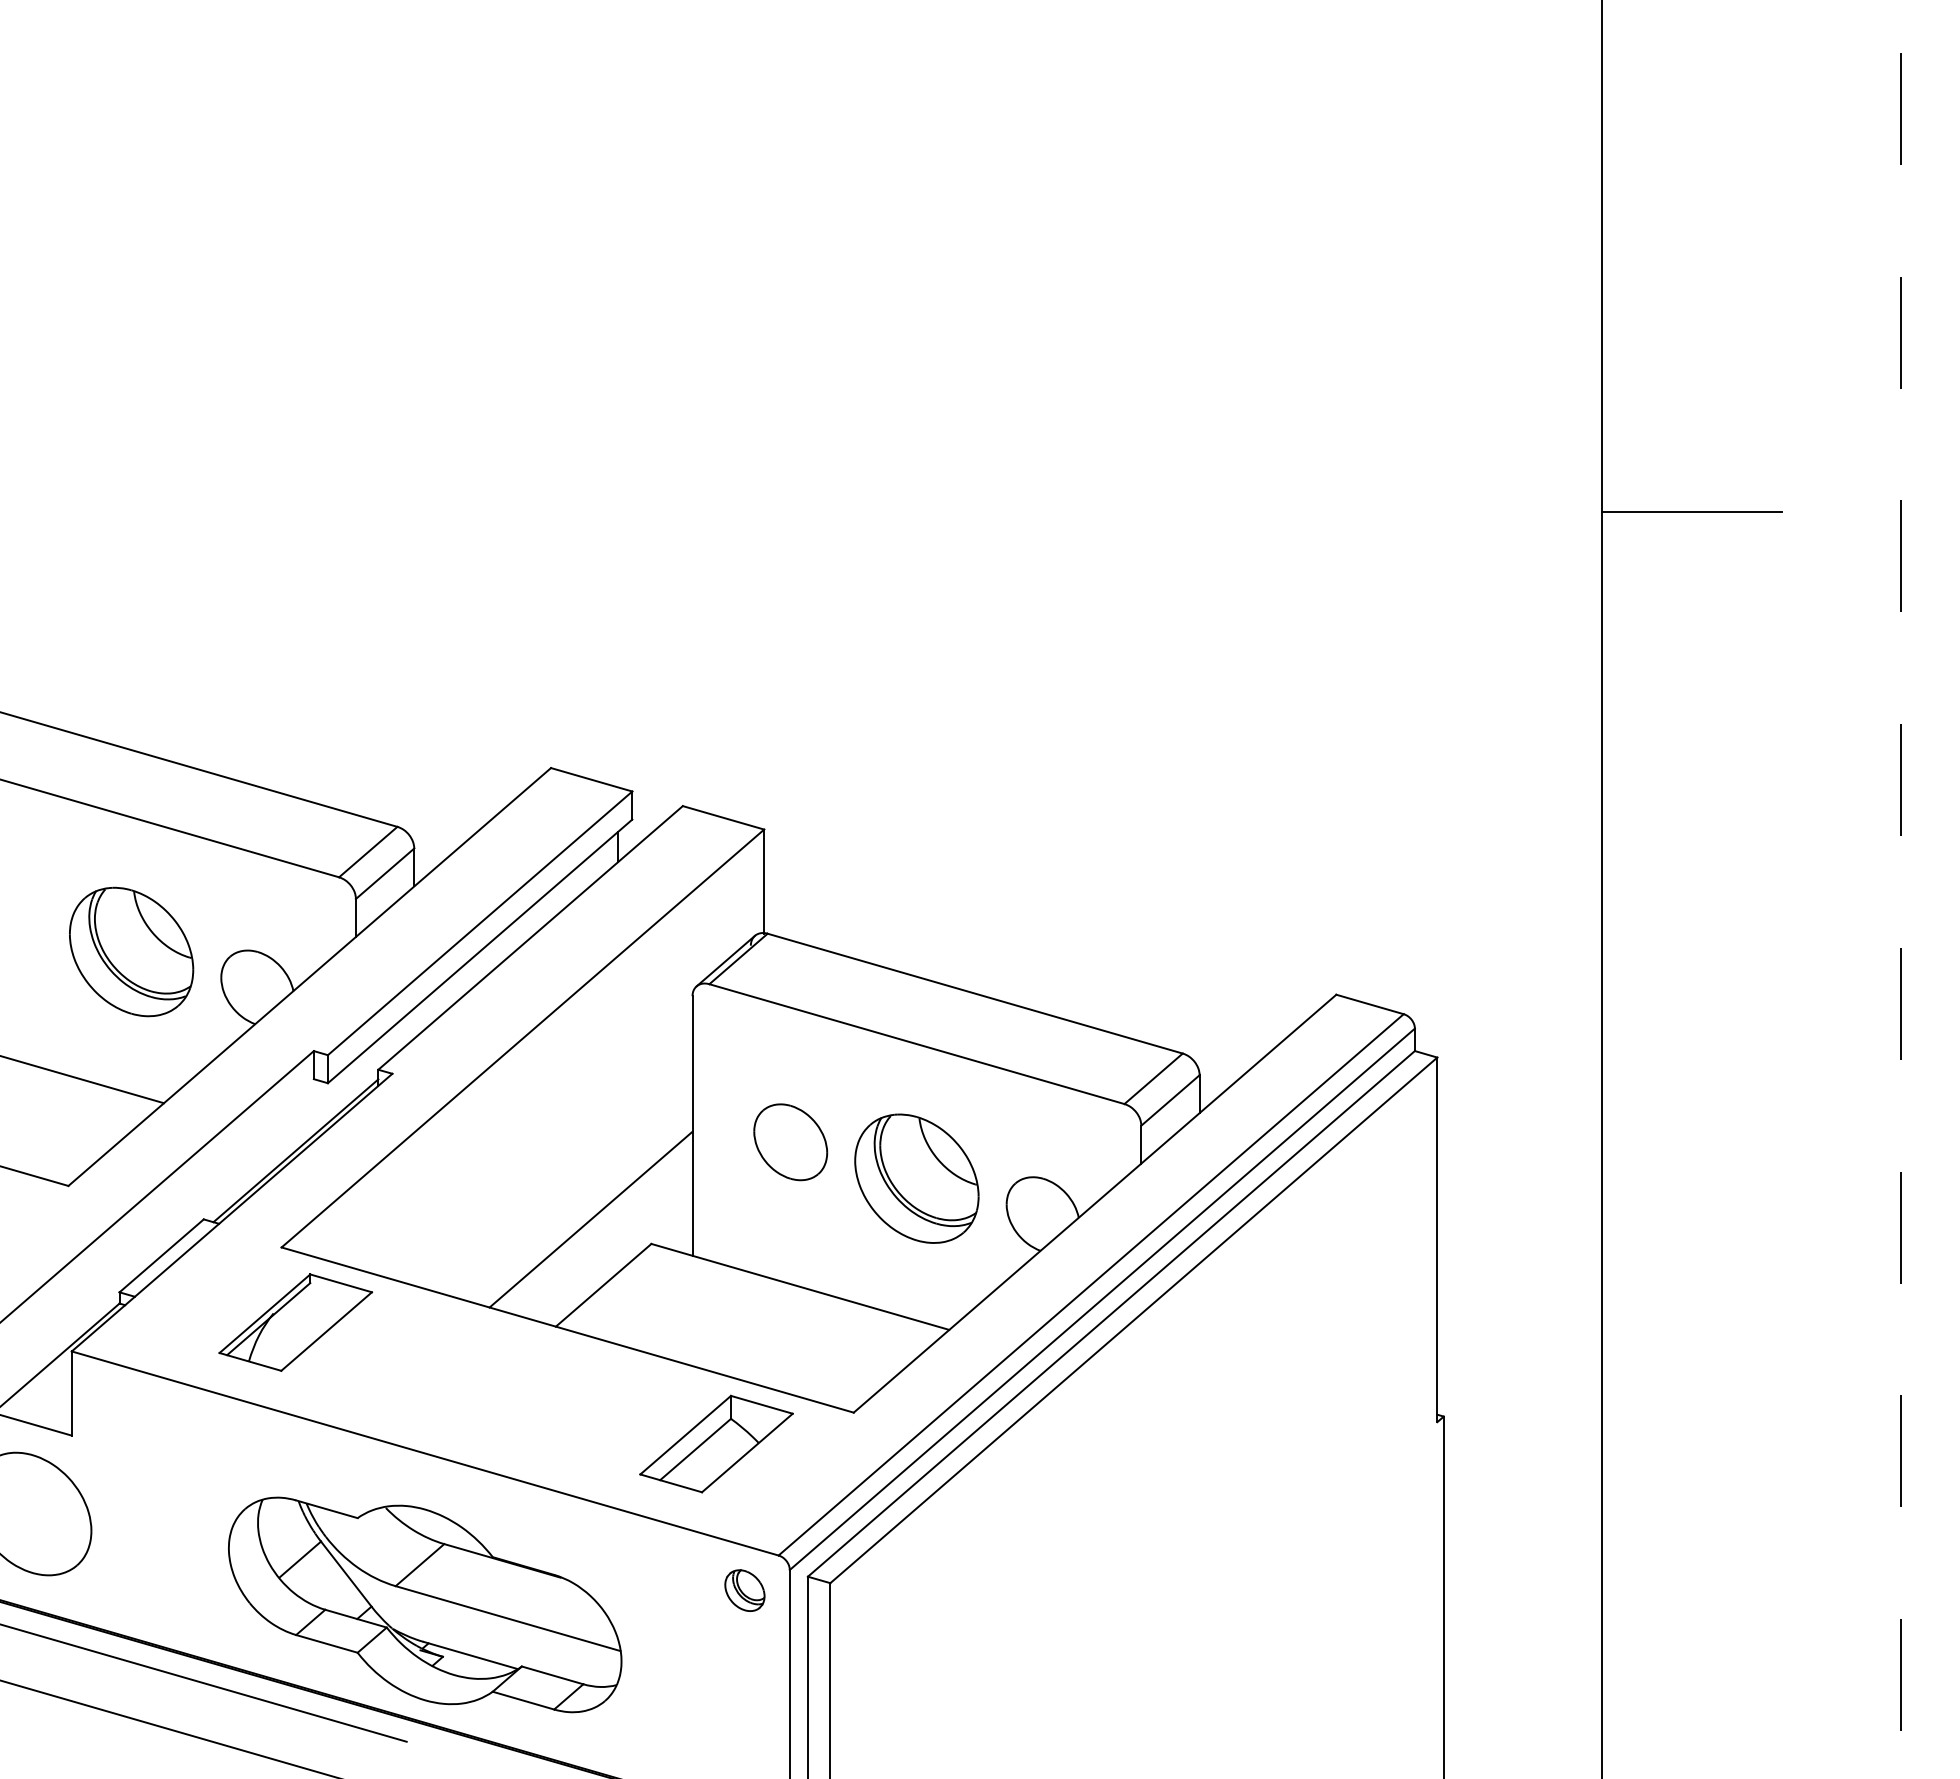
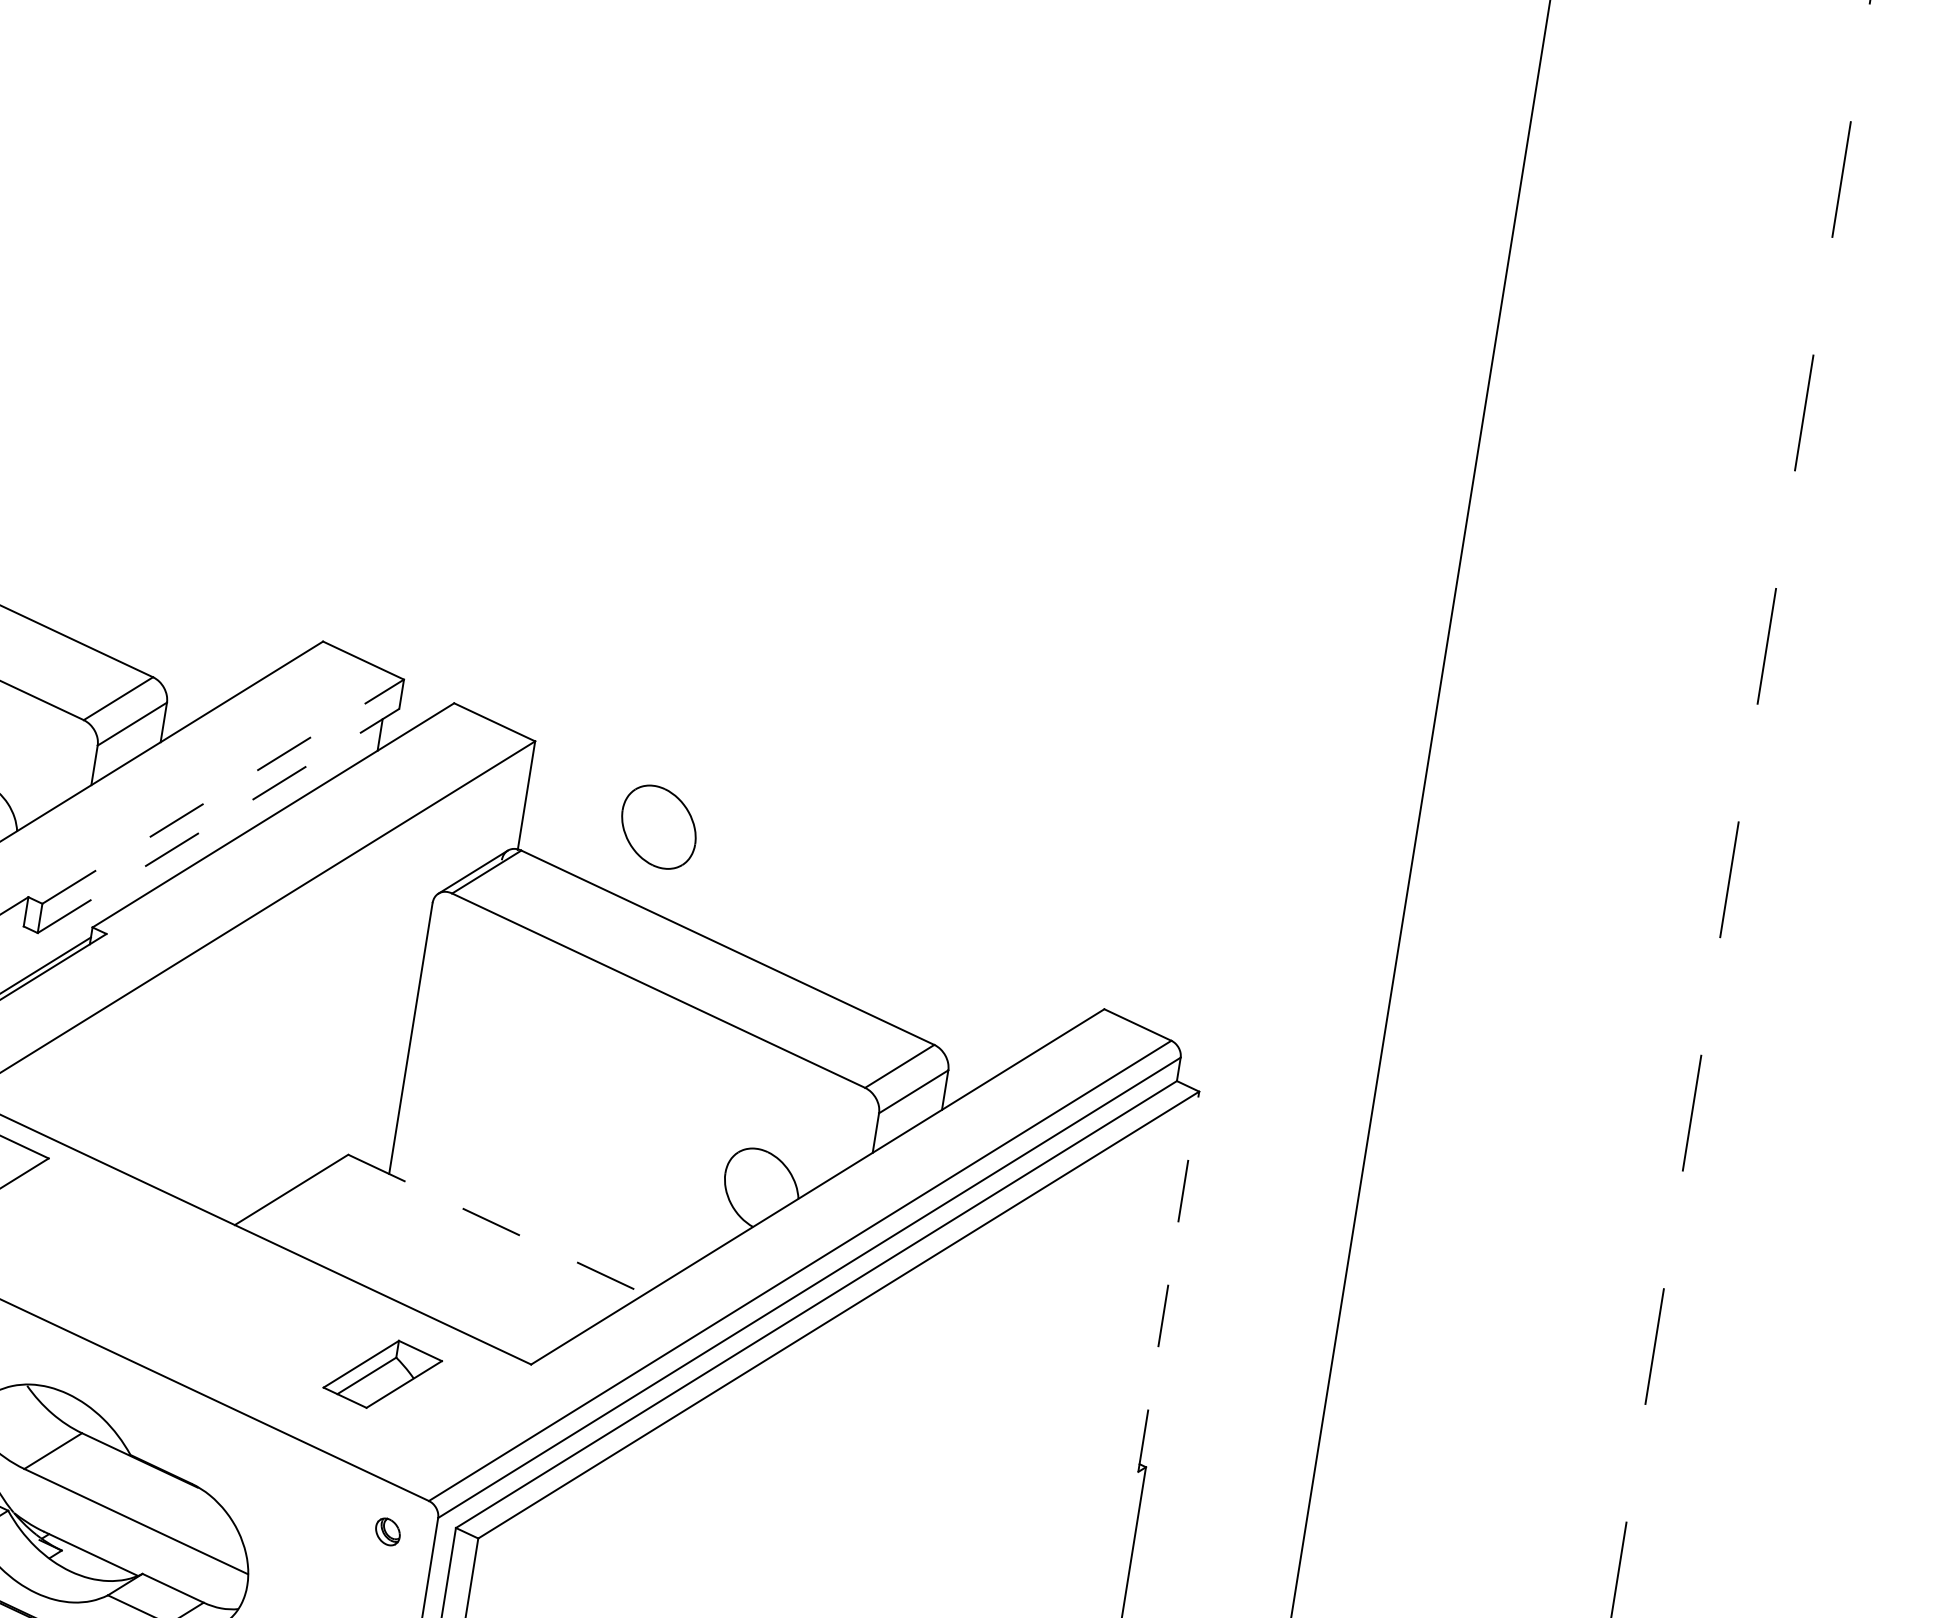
line: (1691, 511) -> (1555, 564), removed
line: (480, 923) -> (223, 791), solid -> dashed
line: (480, 951) -> (218, 821), solid -> dashed
part: (790, 1142) -> (658, 827), moved
part: (916, 1178) -> (635, 1130), removed
line: (590, 1219) -> (288, 1119), removed
line: (1437, 1239) -> (1169, 1281), solid -> dashed
line: (800, 1287) -> (496, 1225), solid -> dashed
part: (716, 1443) -> (382, 1373), size x0.7
part: (744, 1590) -> (387, 1531), size x0.6

